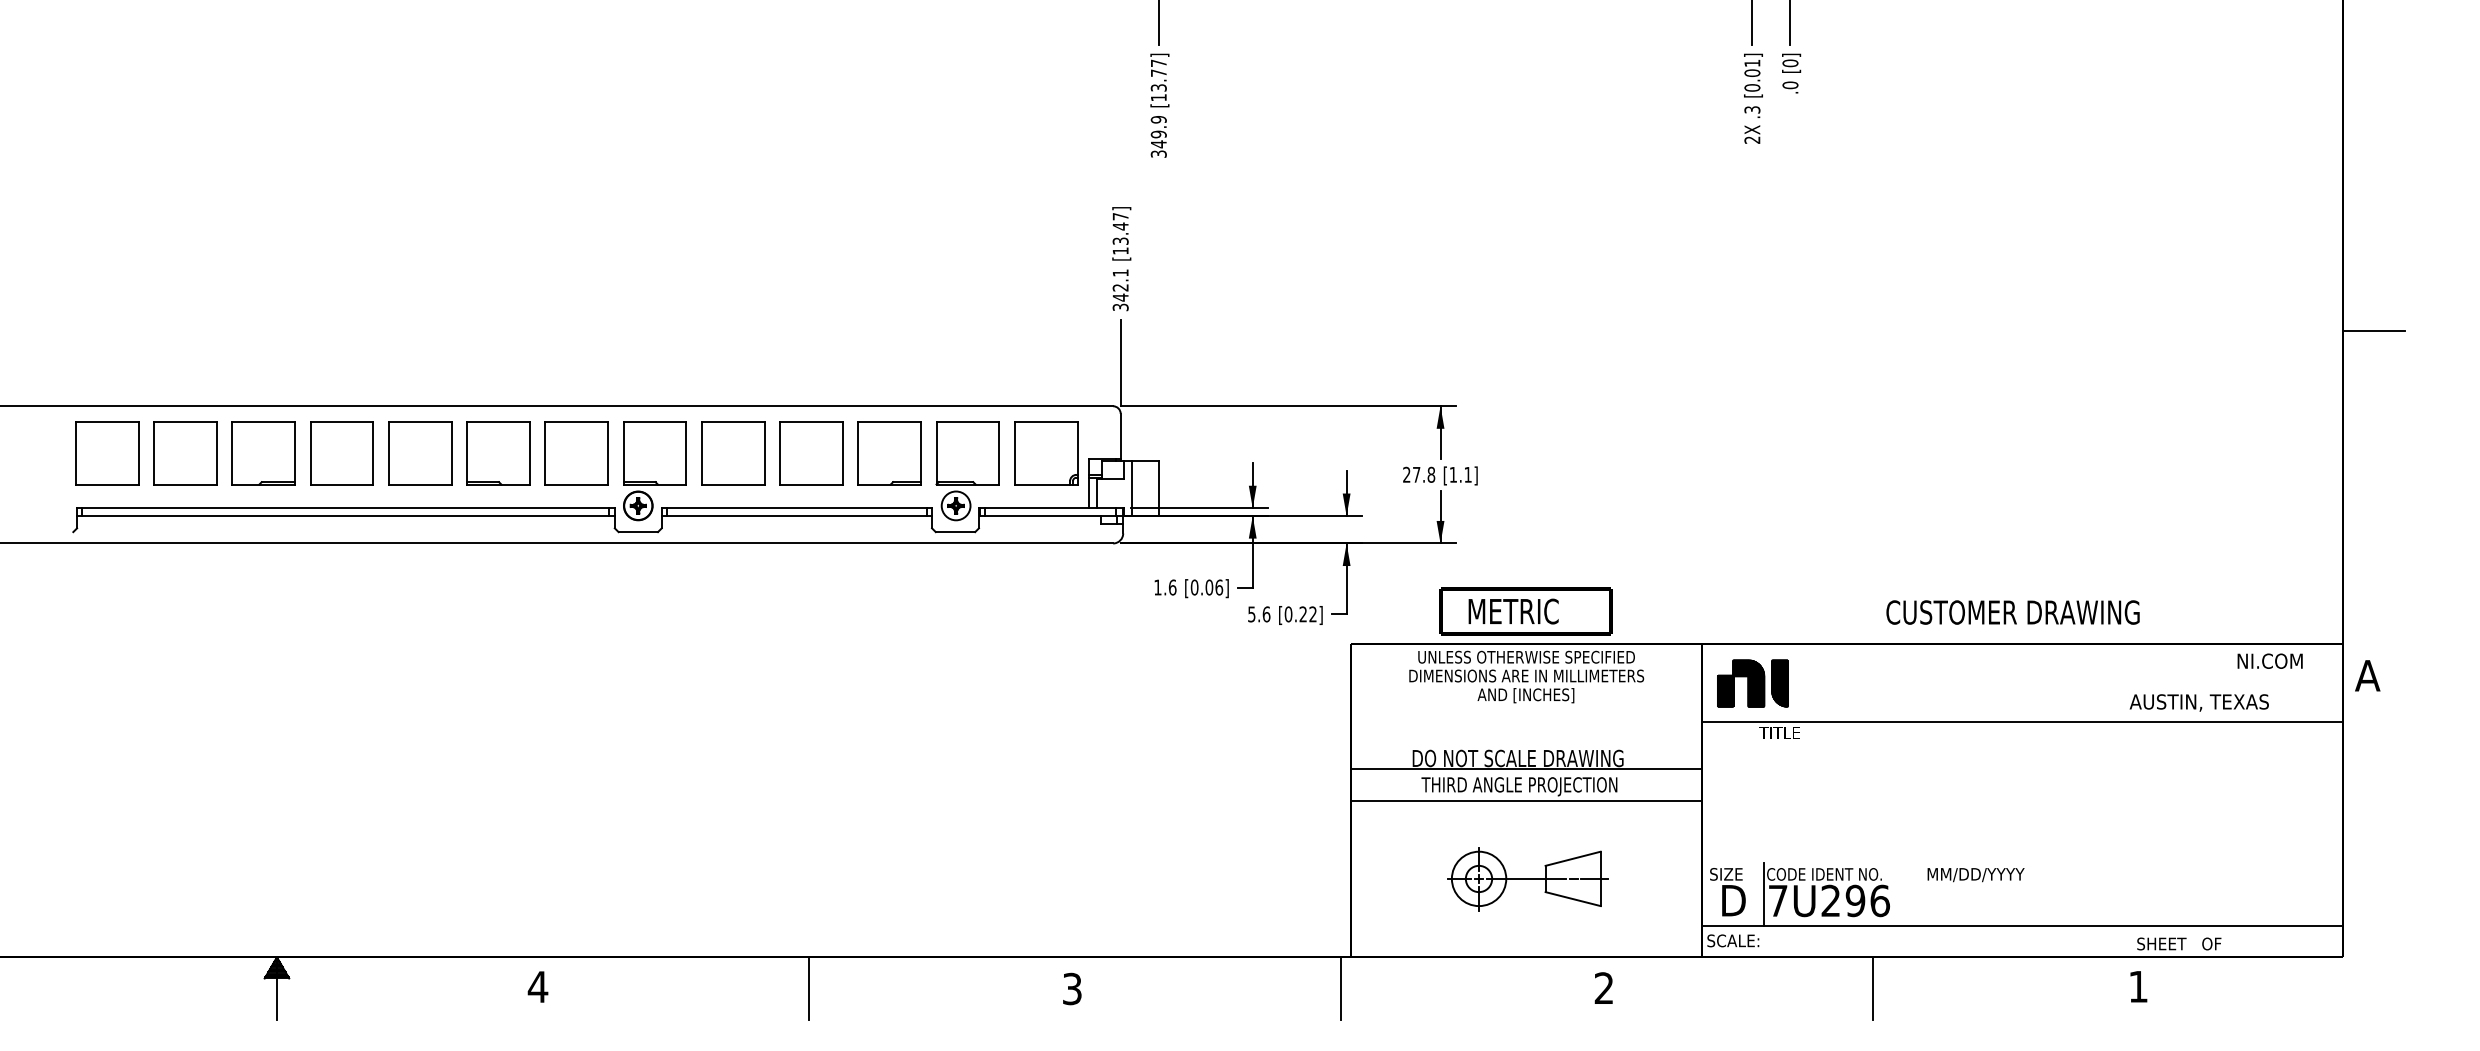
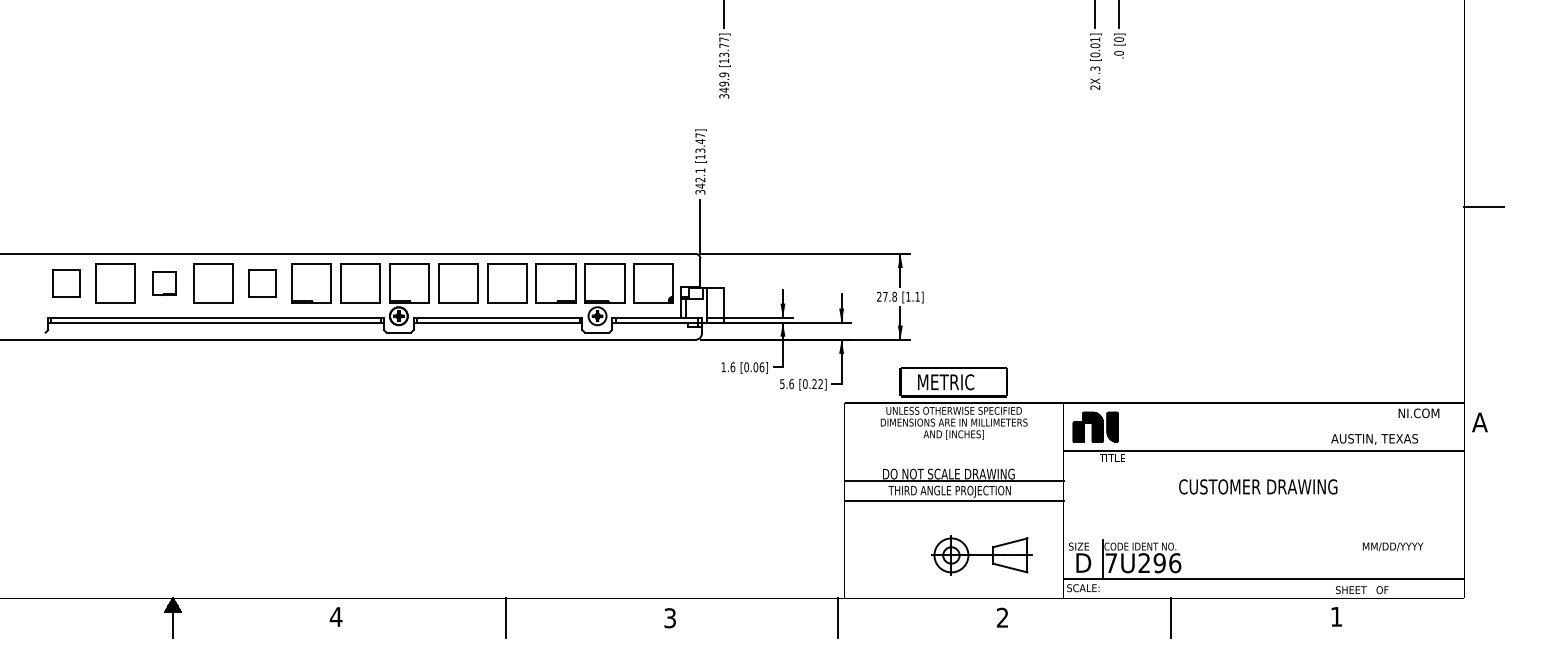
part: (106, 453) -> (66, 283), size x0.7
part: (263, 453) -> (164, 283), size x0.6
part: (420, 453) -> (262, 283), size x0.7
text: (2013, 611) -> (1258, 486), moved
text: (1975, 874) -> (1392, 546), moved
part: (1527, 879) -> (981, 555), moved

